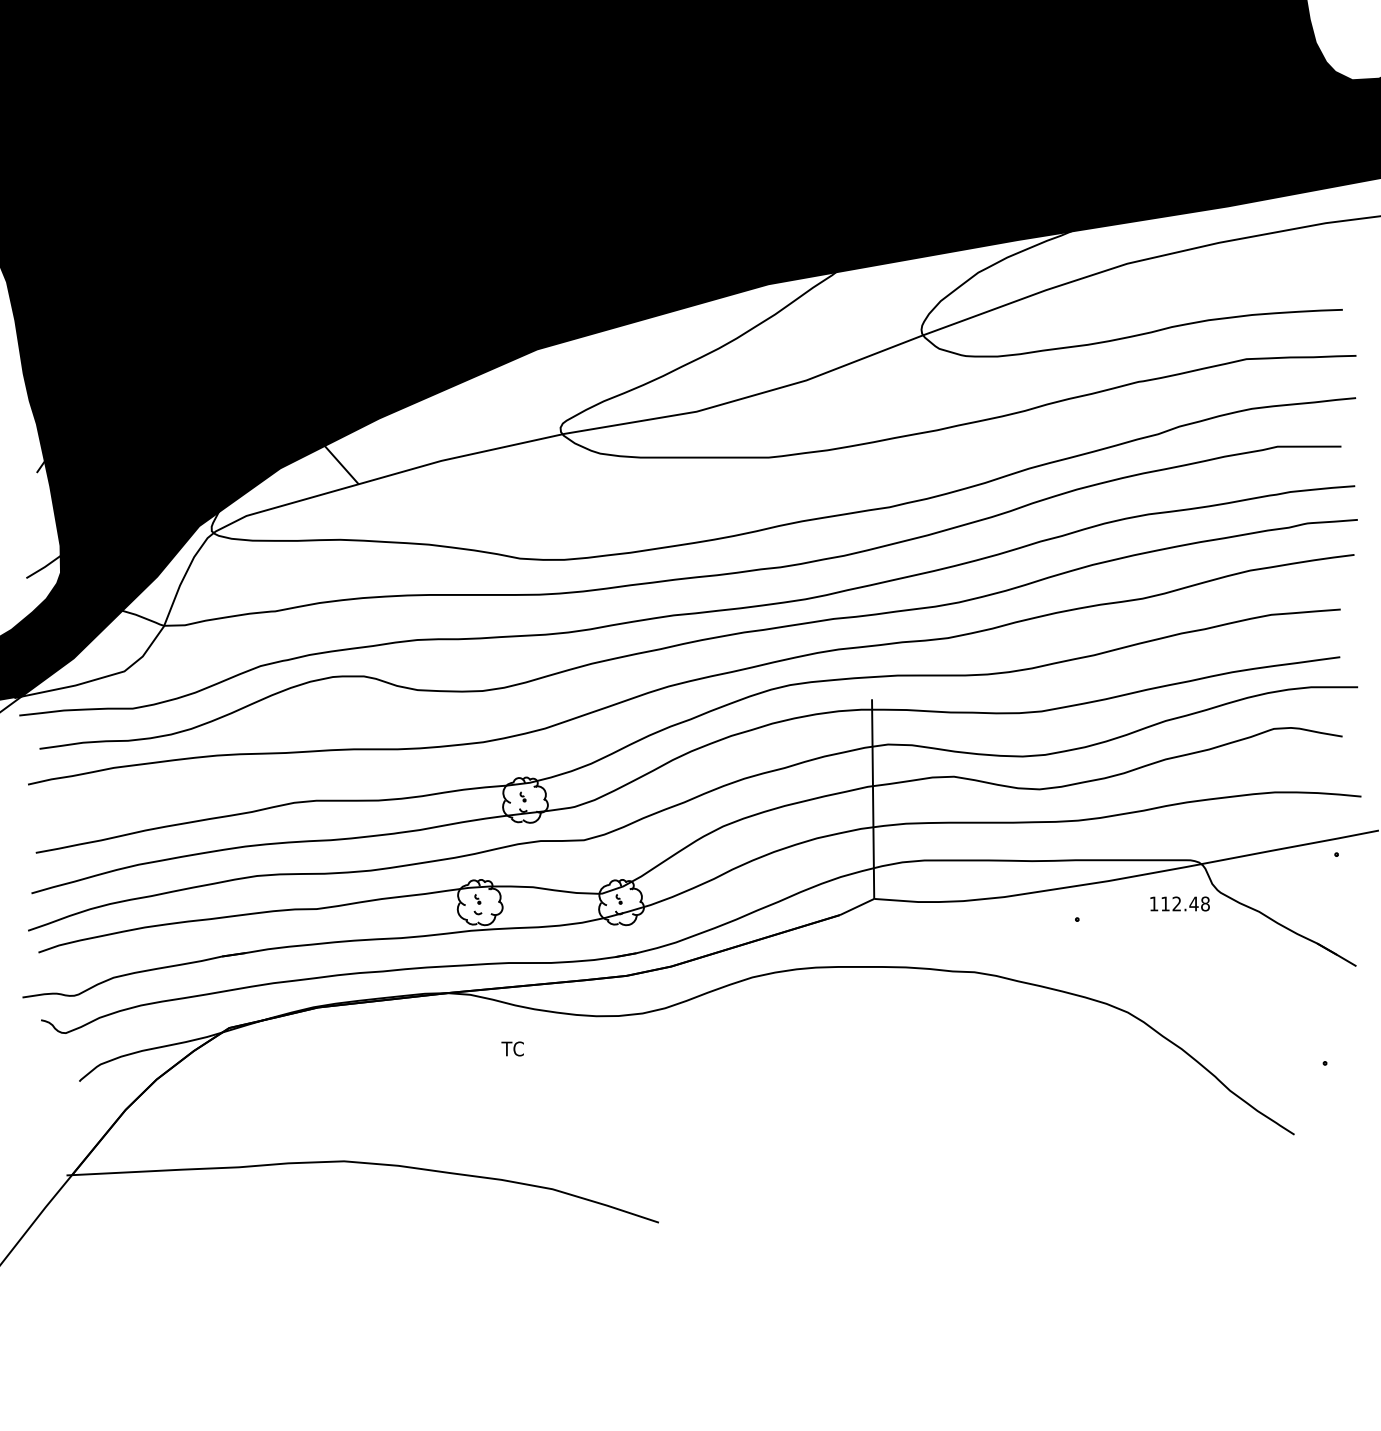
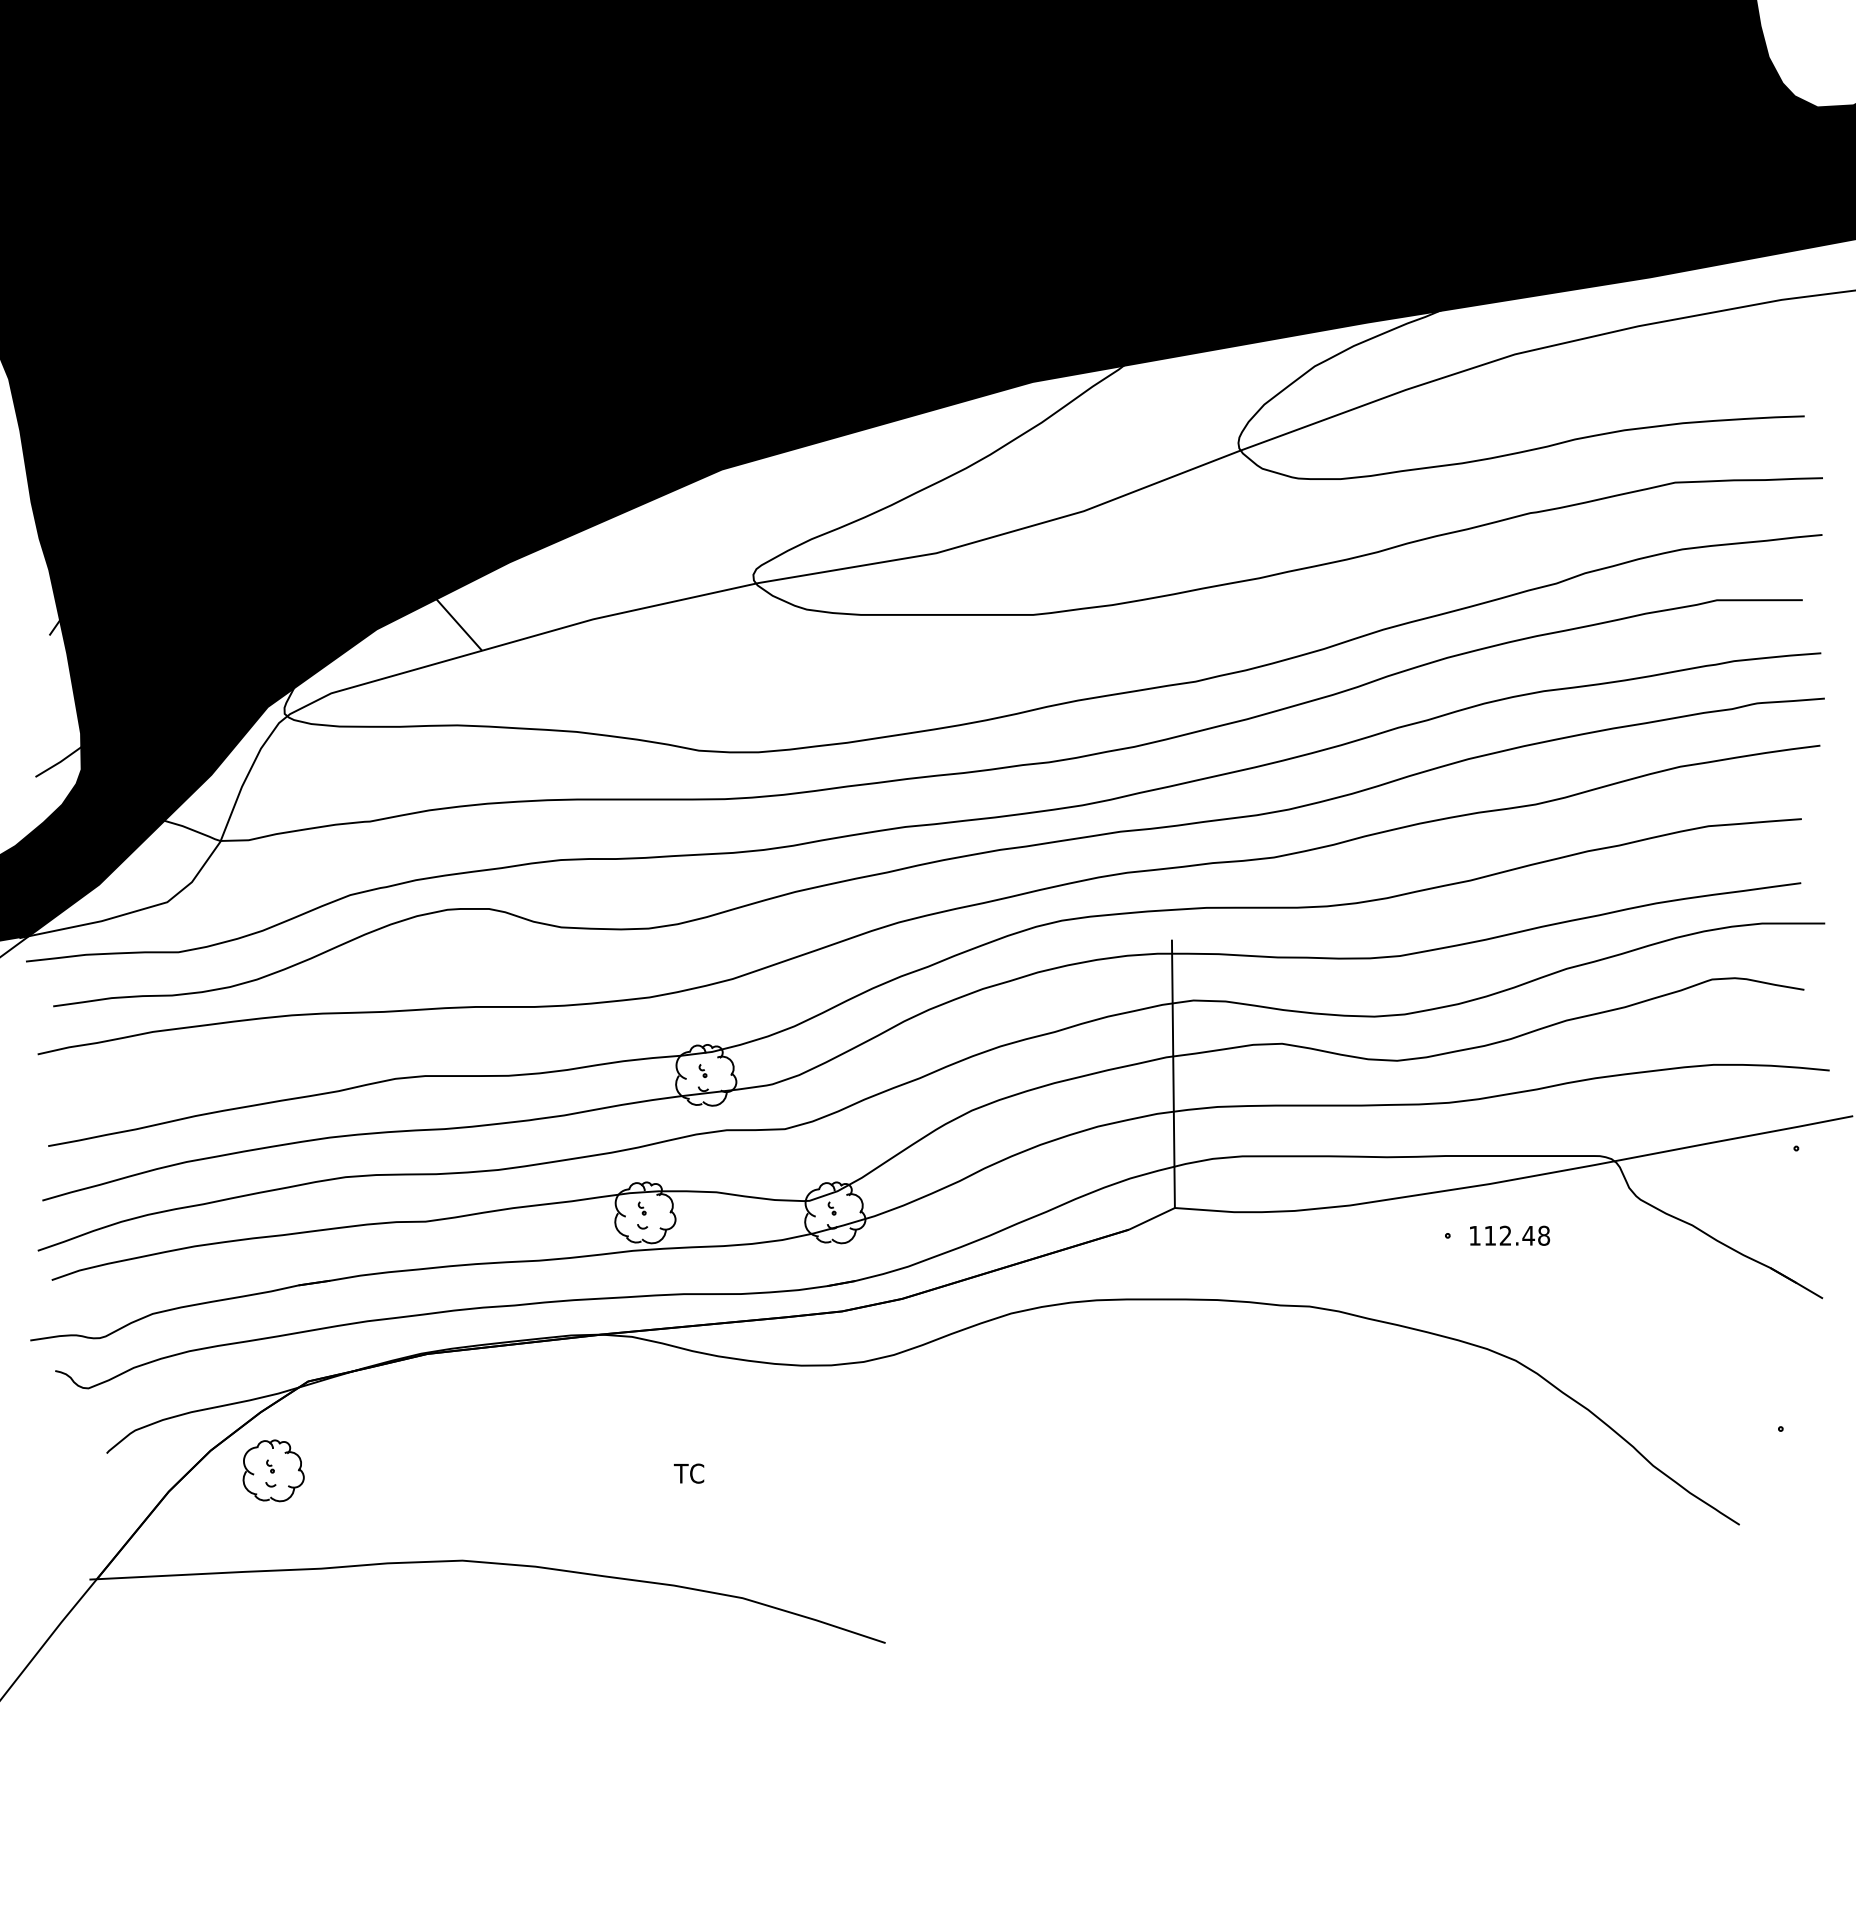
text: (1179, 903) -> (1509, 1235), moved
text: (512, 1048) -> (688, 1473), moved
part: (203, 1094) -> (273, 1470), added

